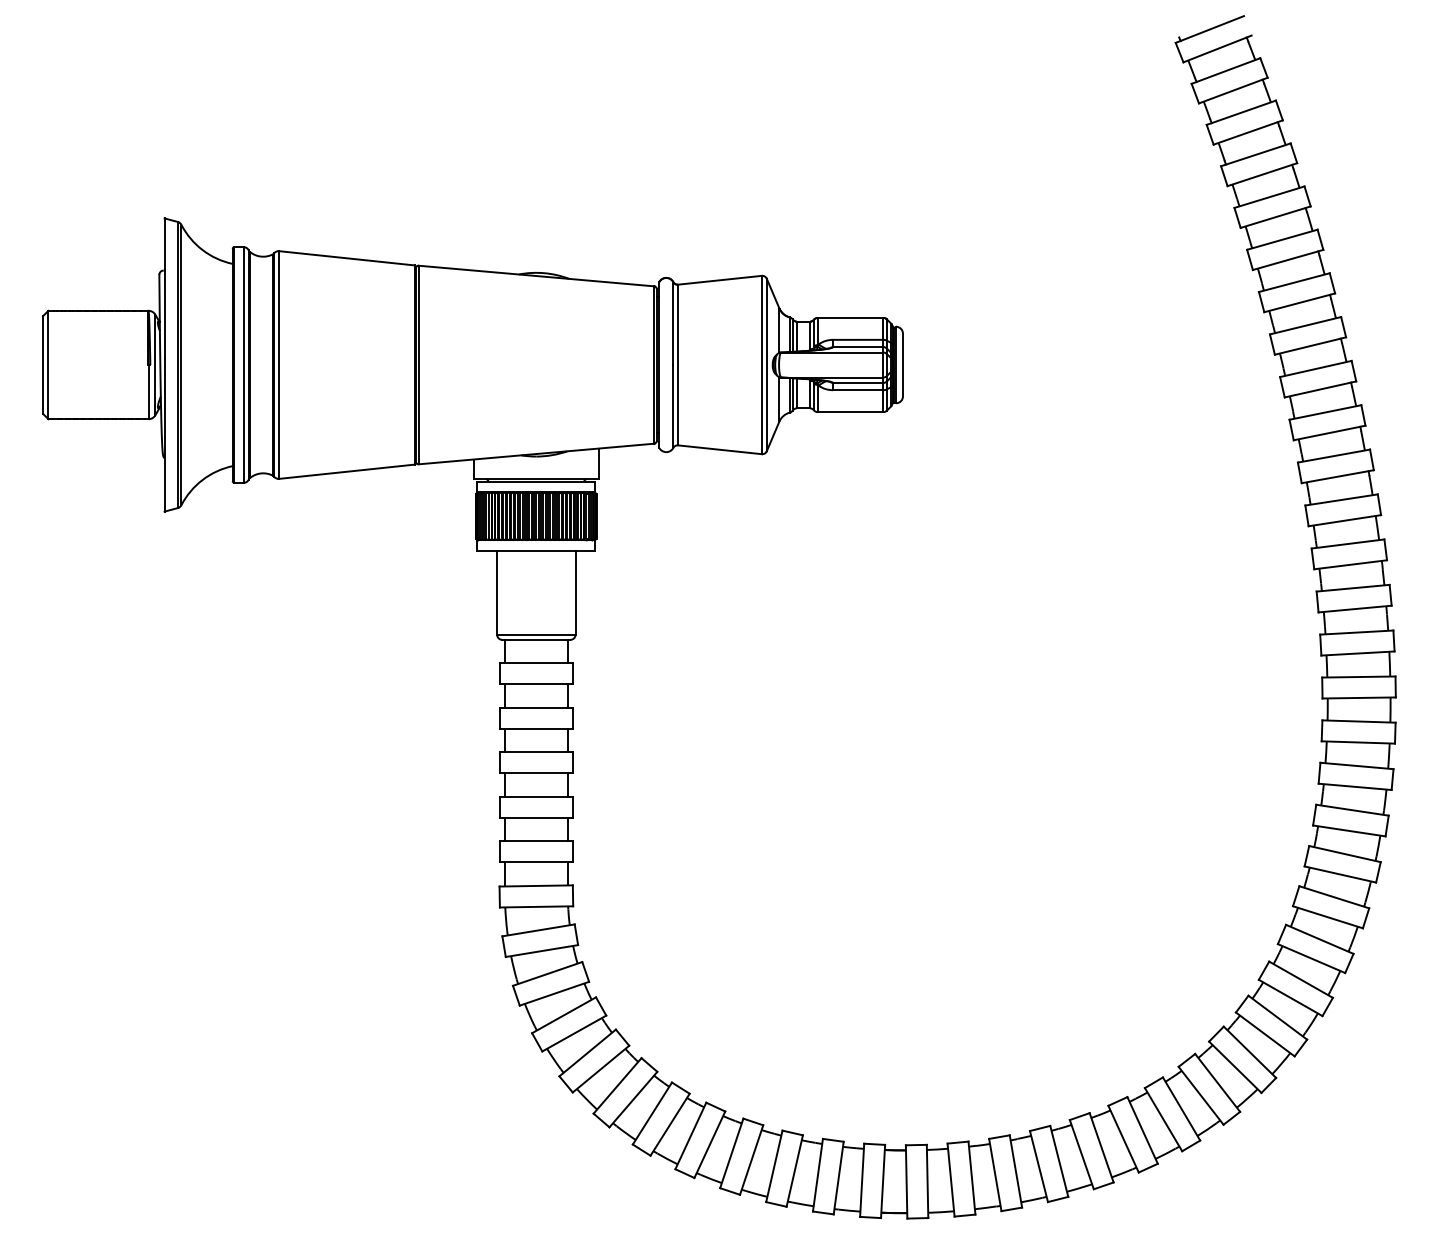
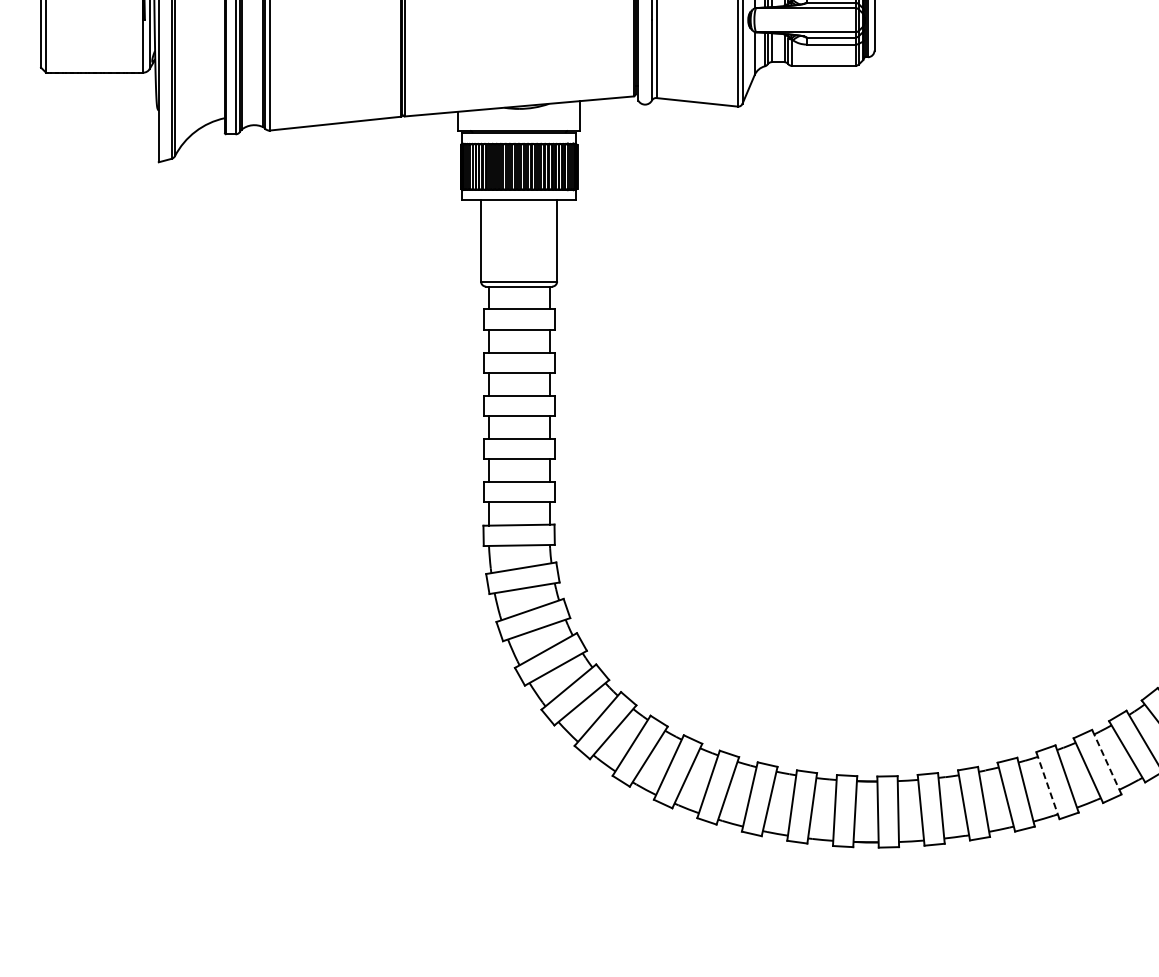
line: (1142, 1130) -> (1106, 762), solid -> dashed
line: (1081, 1154) -> (1047, 785), solid -> dashed

